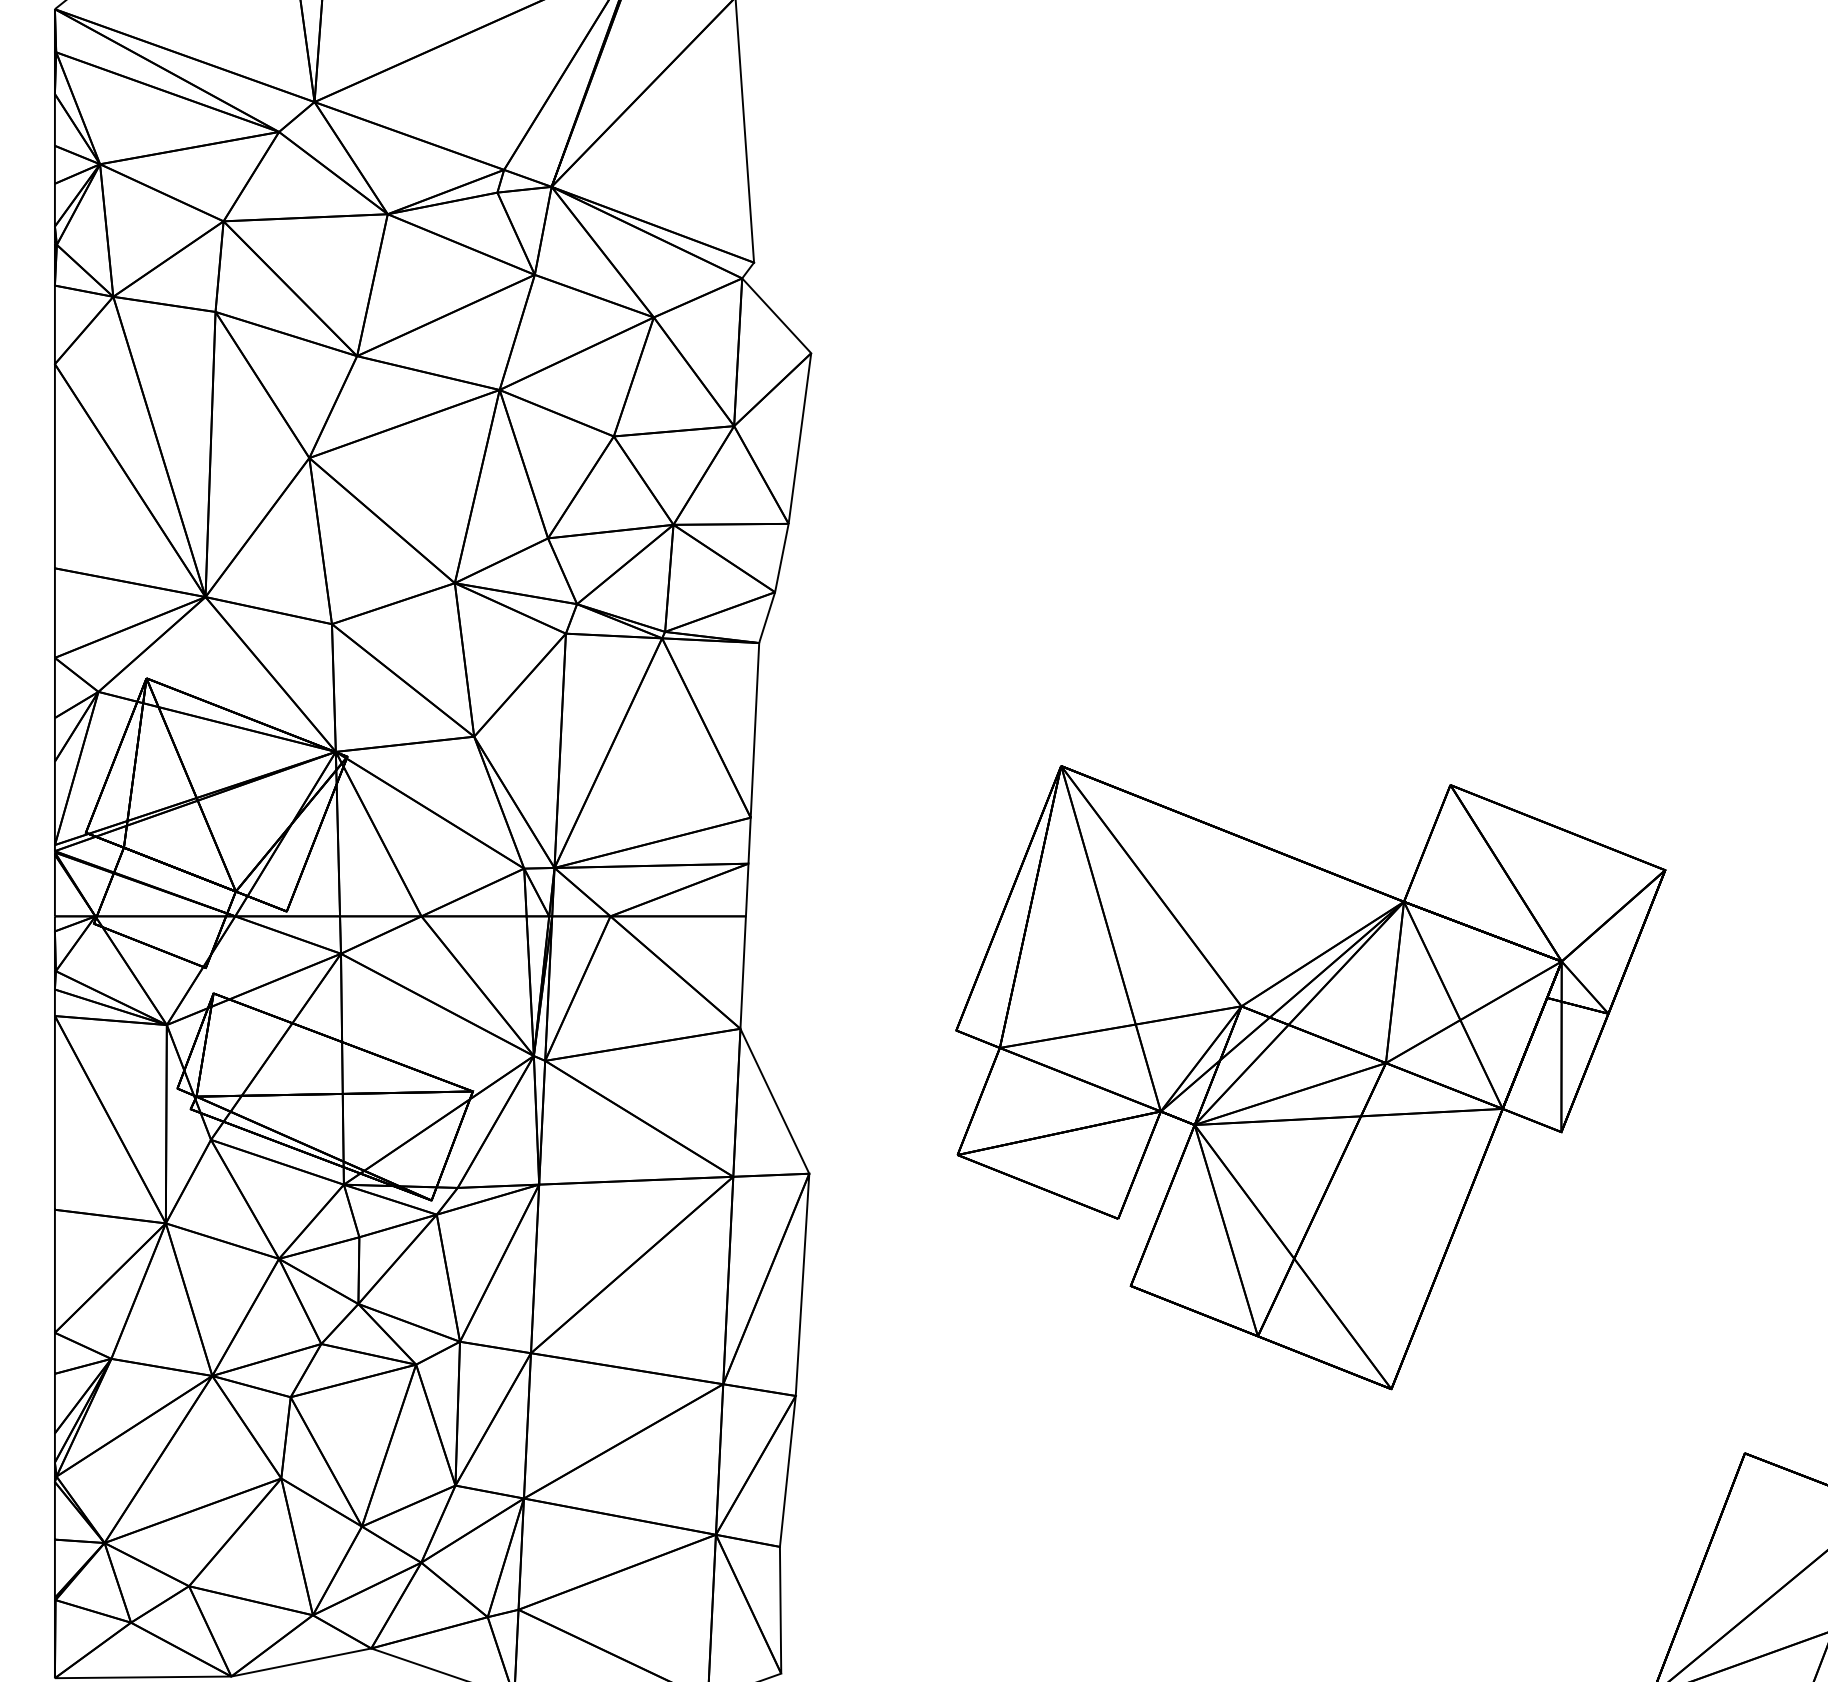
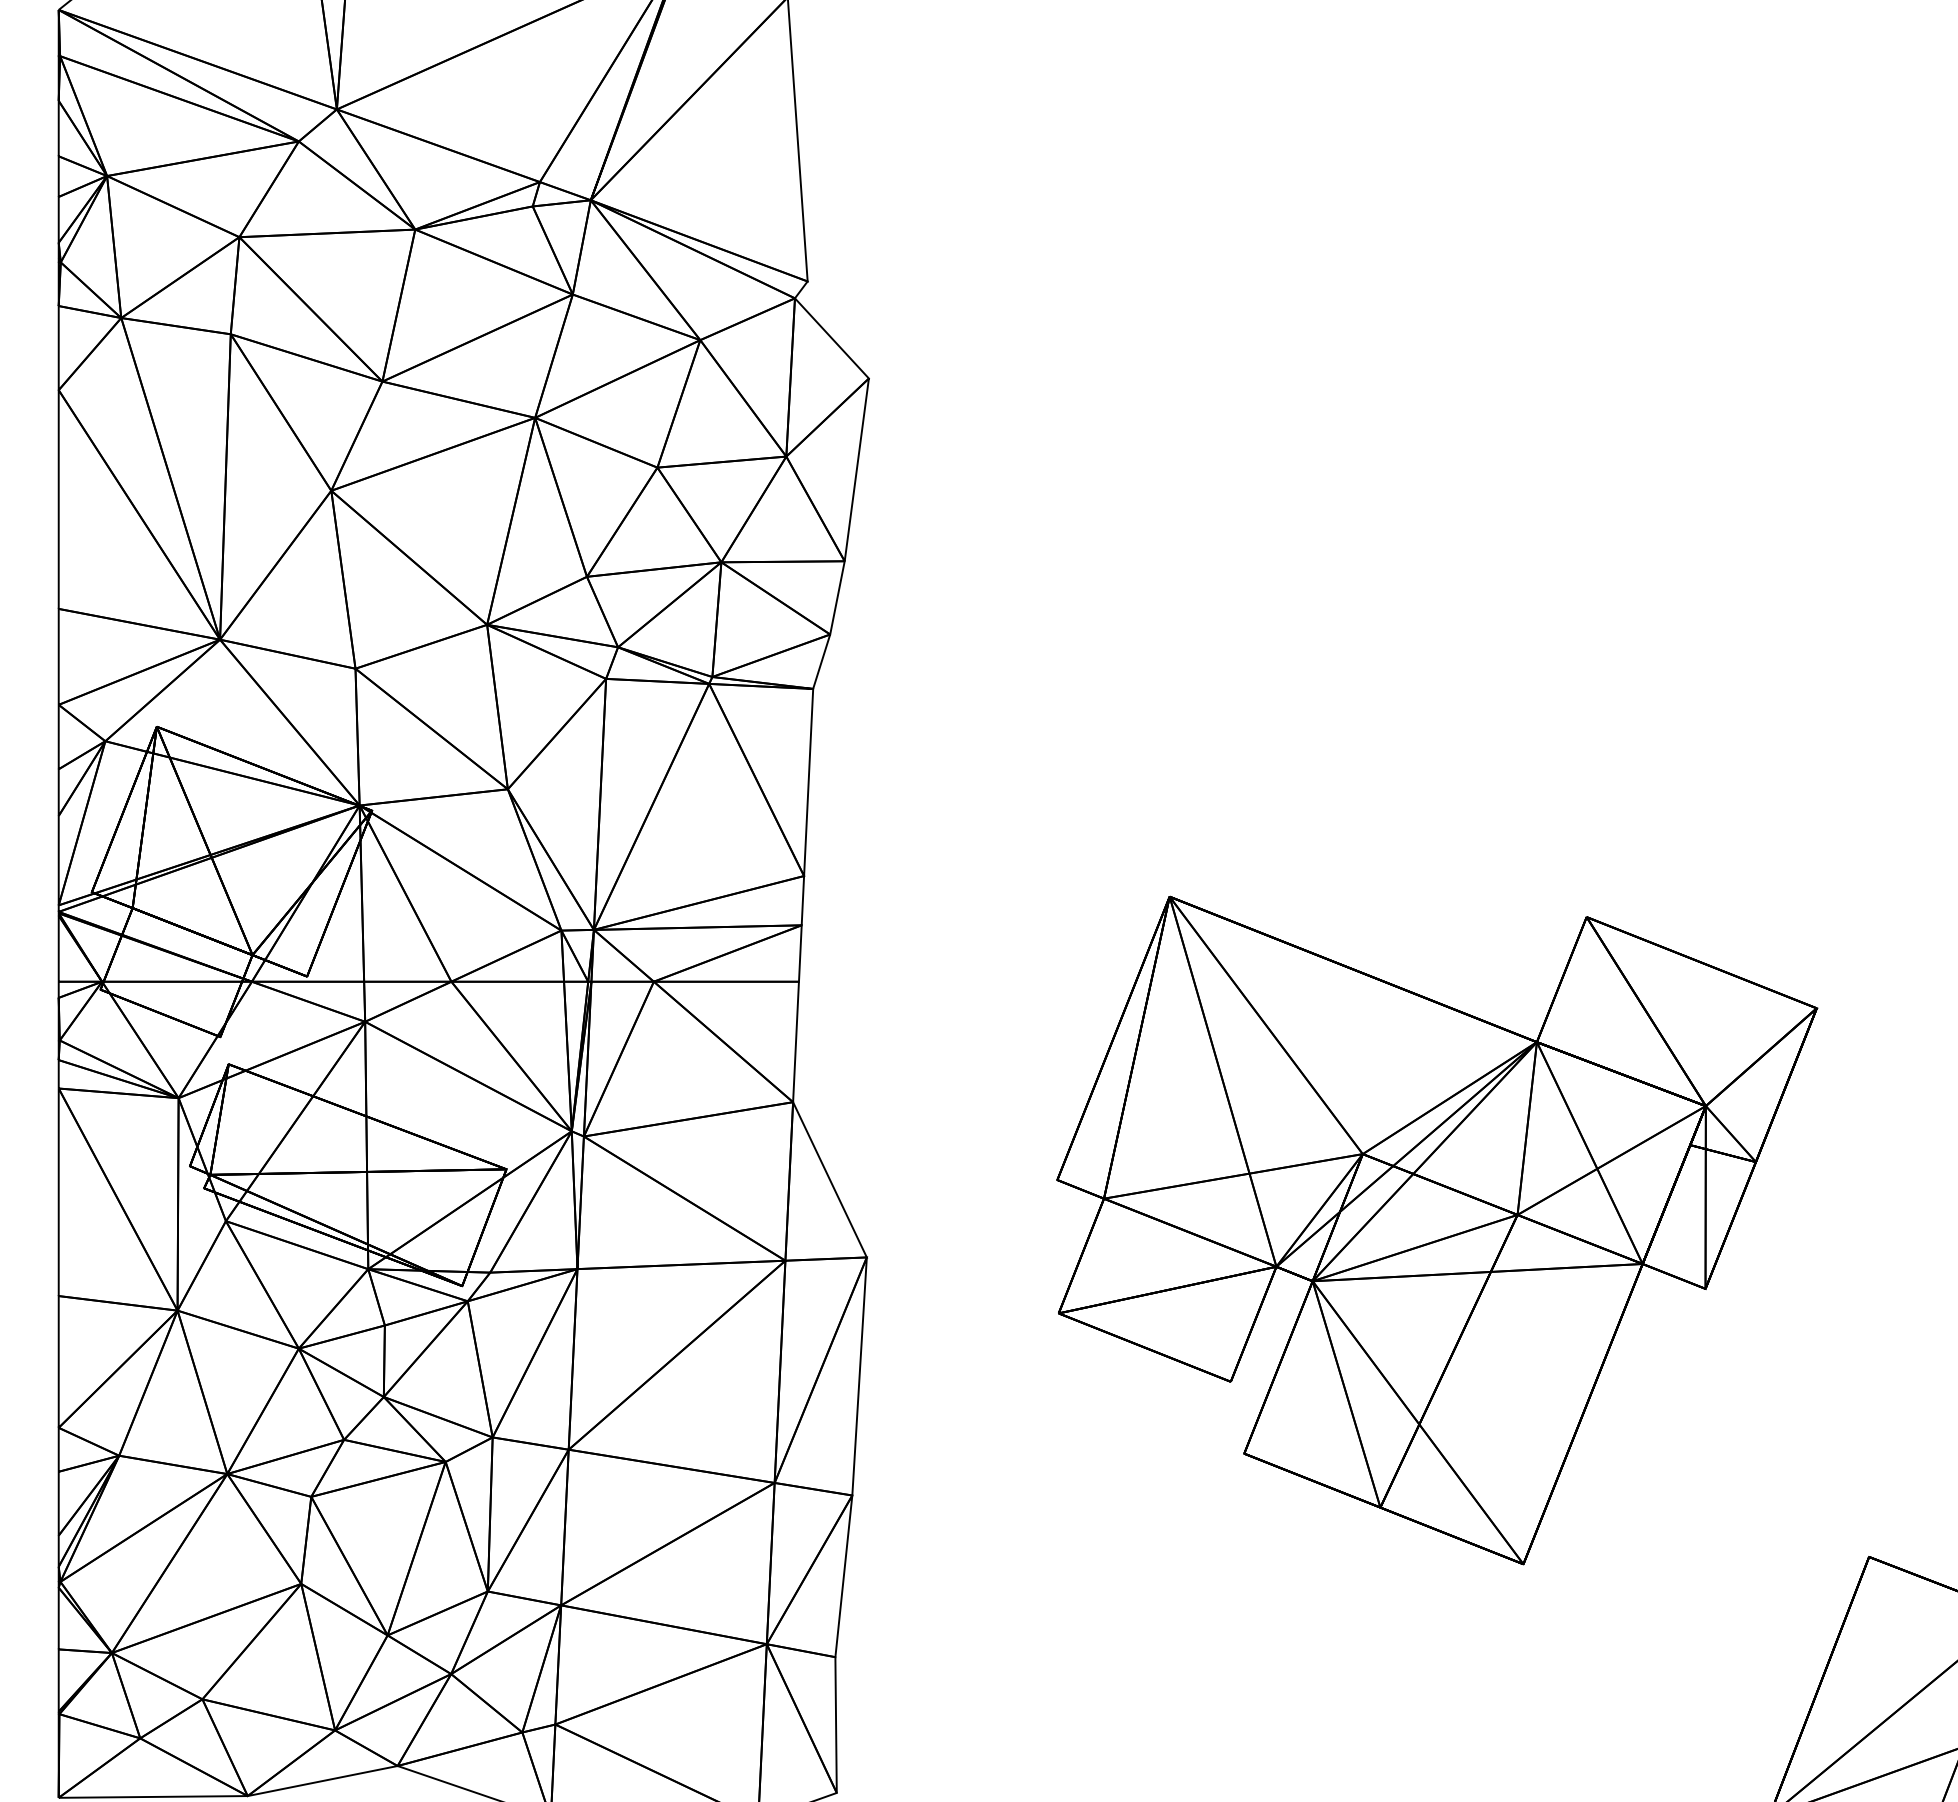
part: (1311, 1077) -> (1437, 1230), moved

